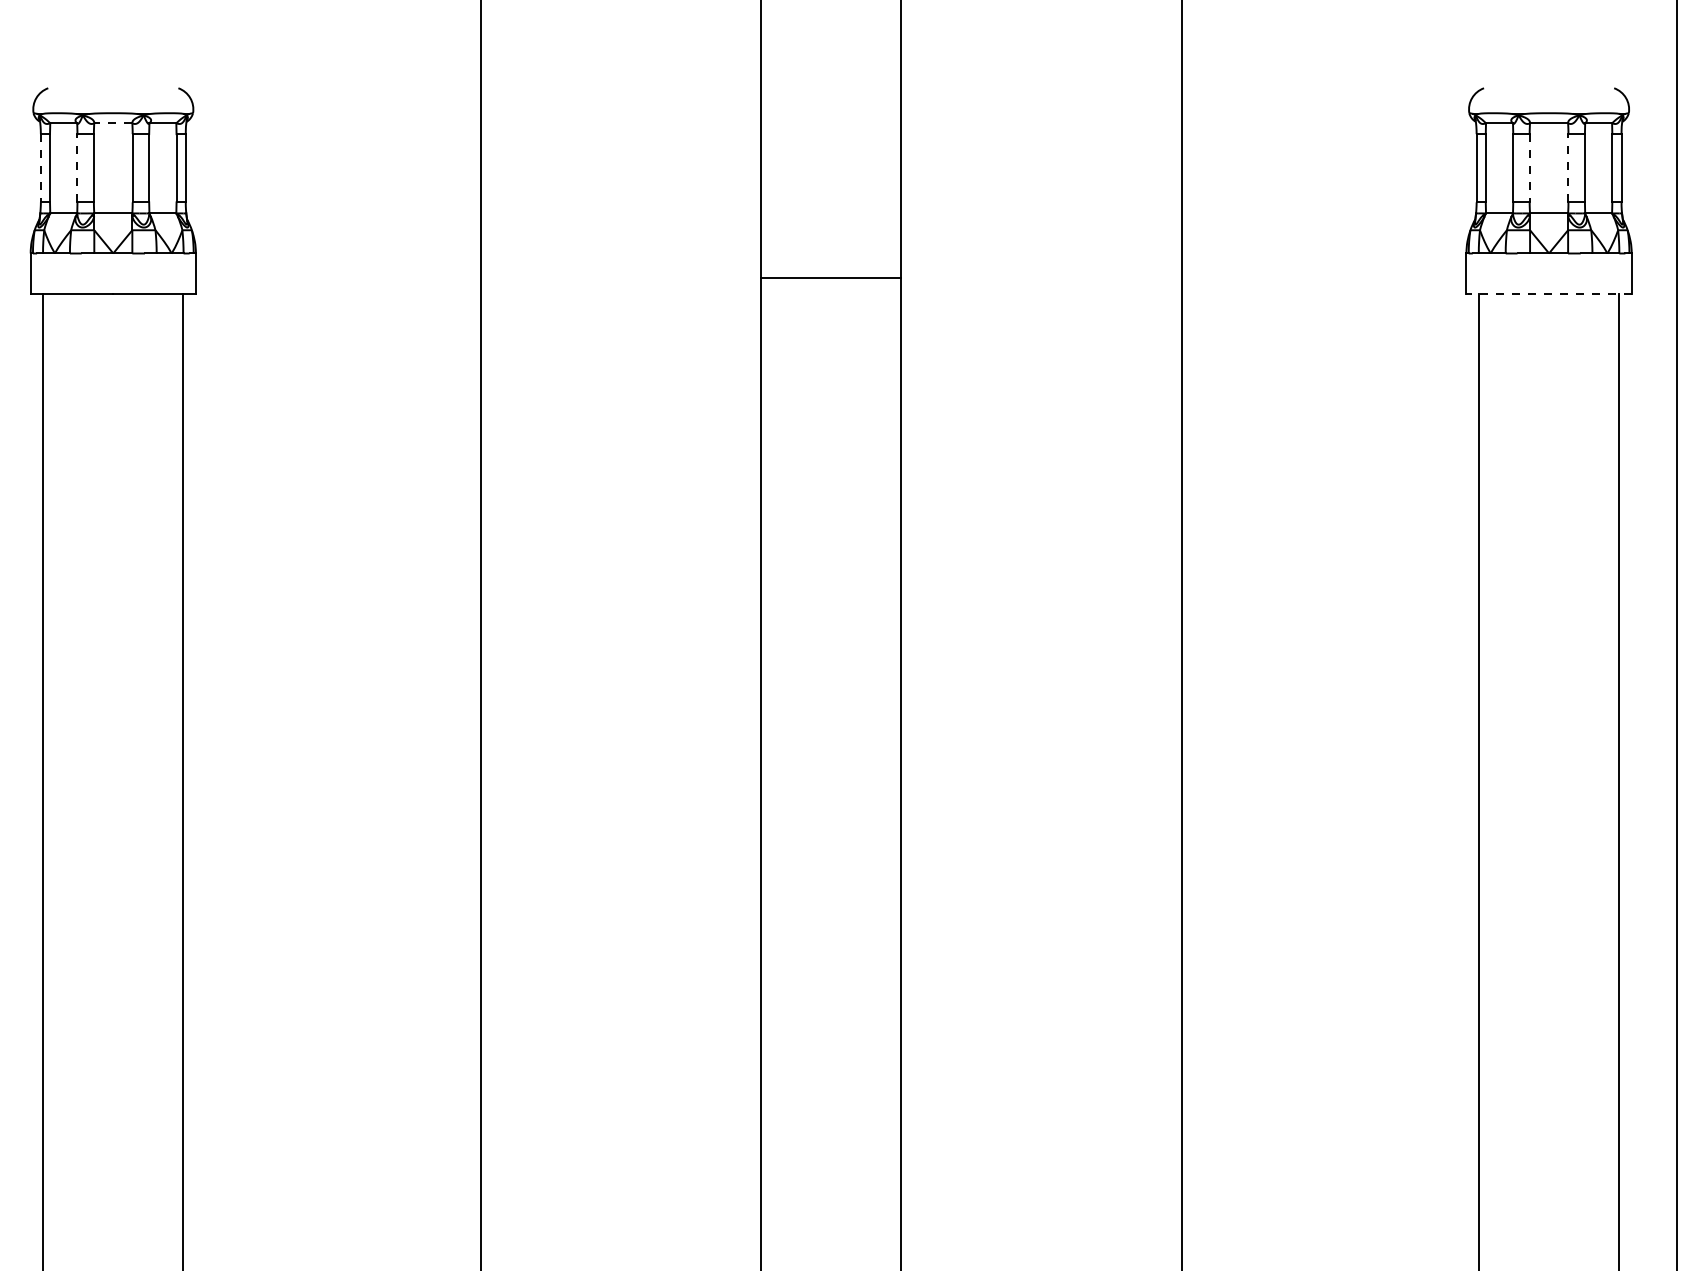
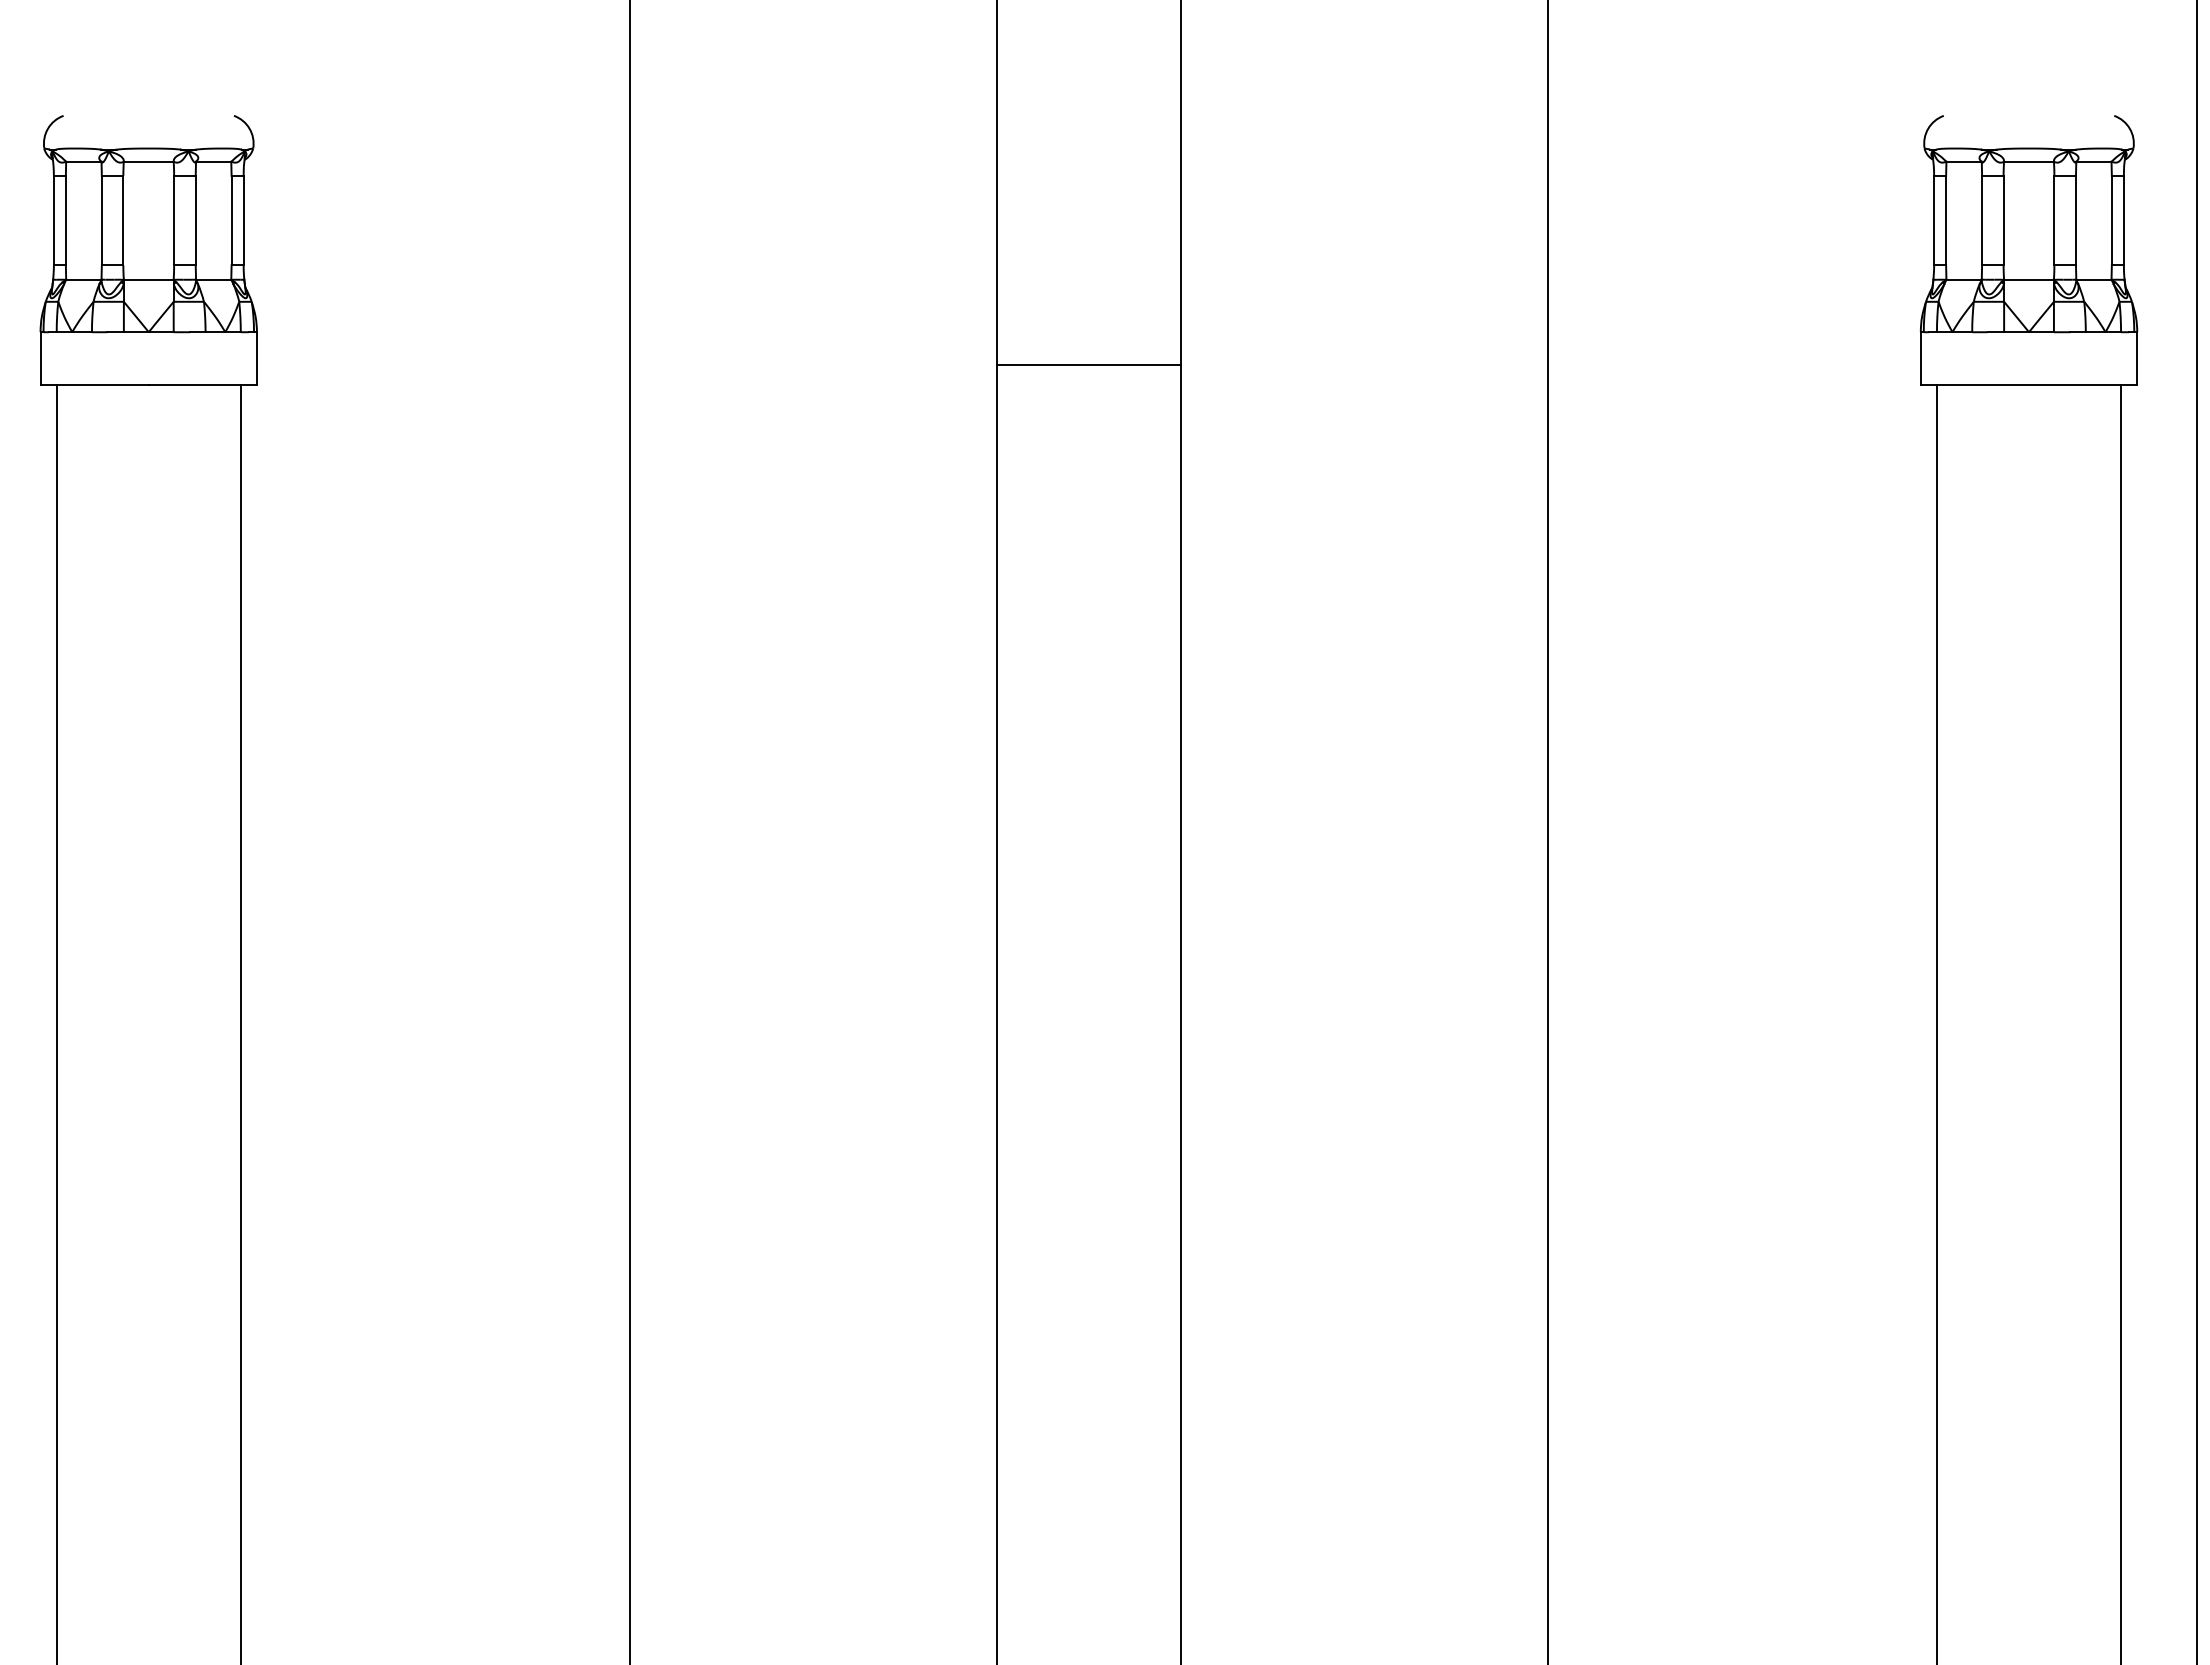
line: (113, 123) -> (148, 161), dashed -> solid
line: (40, 168) -> (53, 220), dashed -> solid
line: (77, 168) -> (101, 220), dashed -> solid
line: (1529, 168) -> (2003, 220), dashed -> solid
line: (1568, 168) -> (2054, 220), dashed -> solid
line: (1548, 293) -> (2028, 384), dashed -> solid

